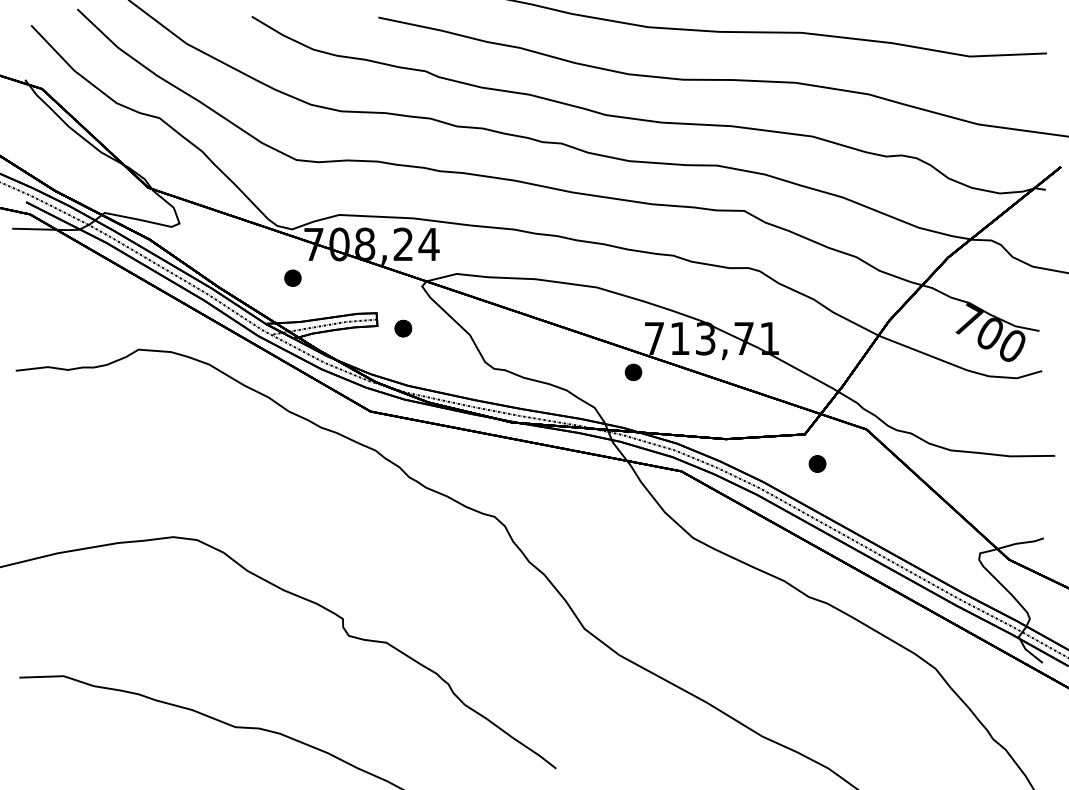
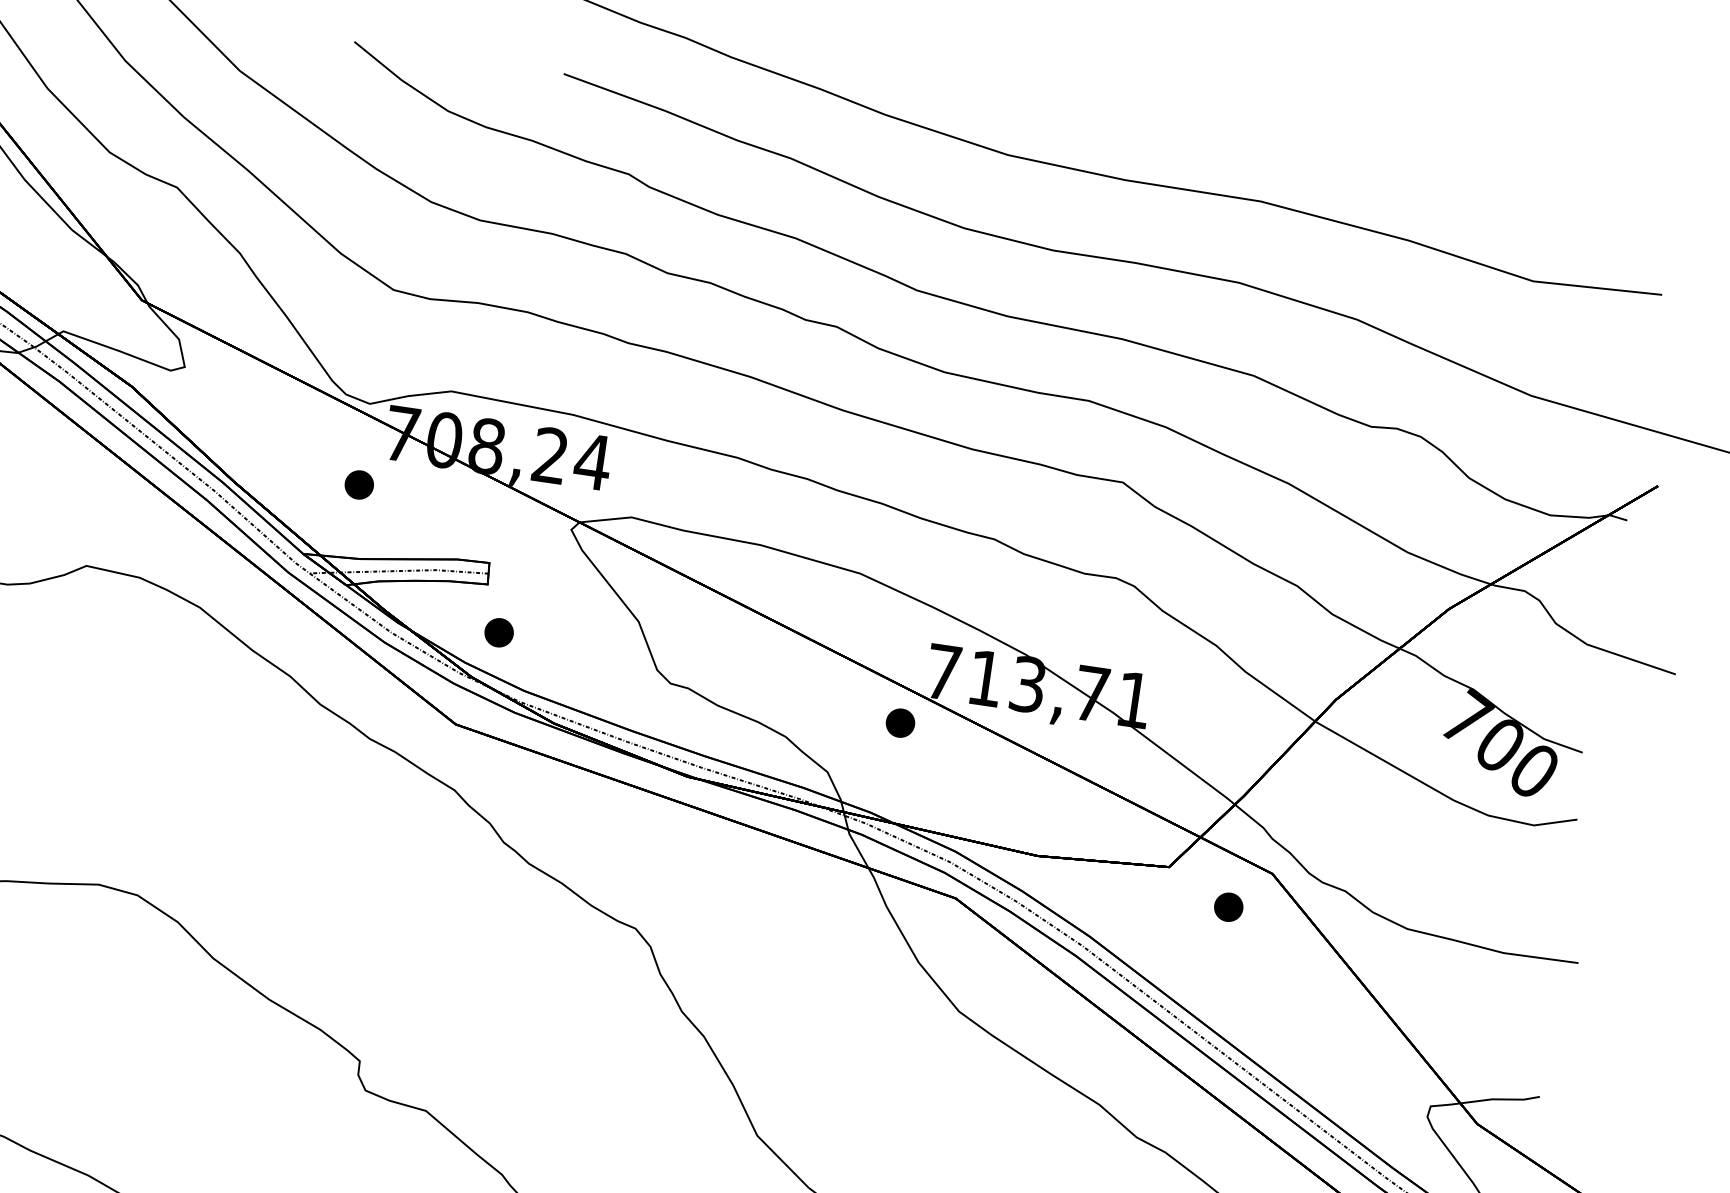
part: (403, 328) -> (499, 632), moved
part: (817, 463) -> (1228, 906), moved

